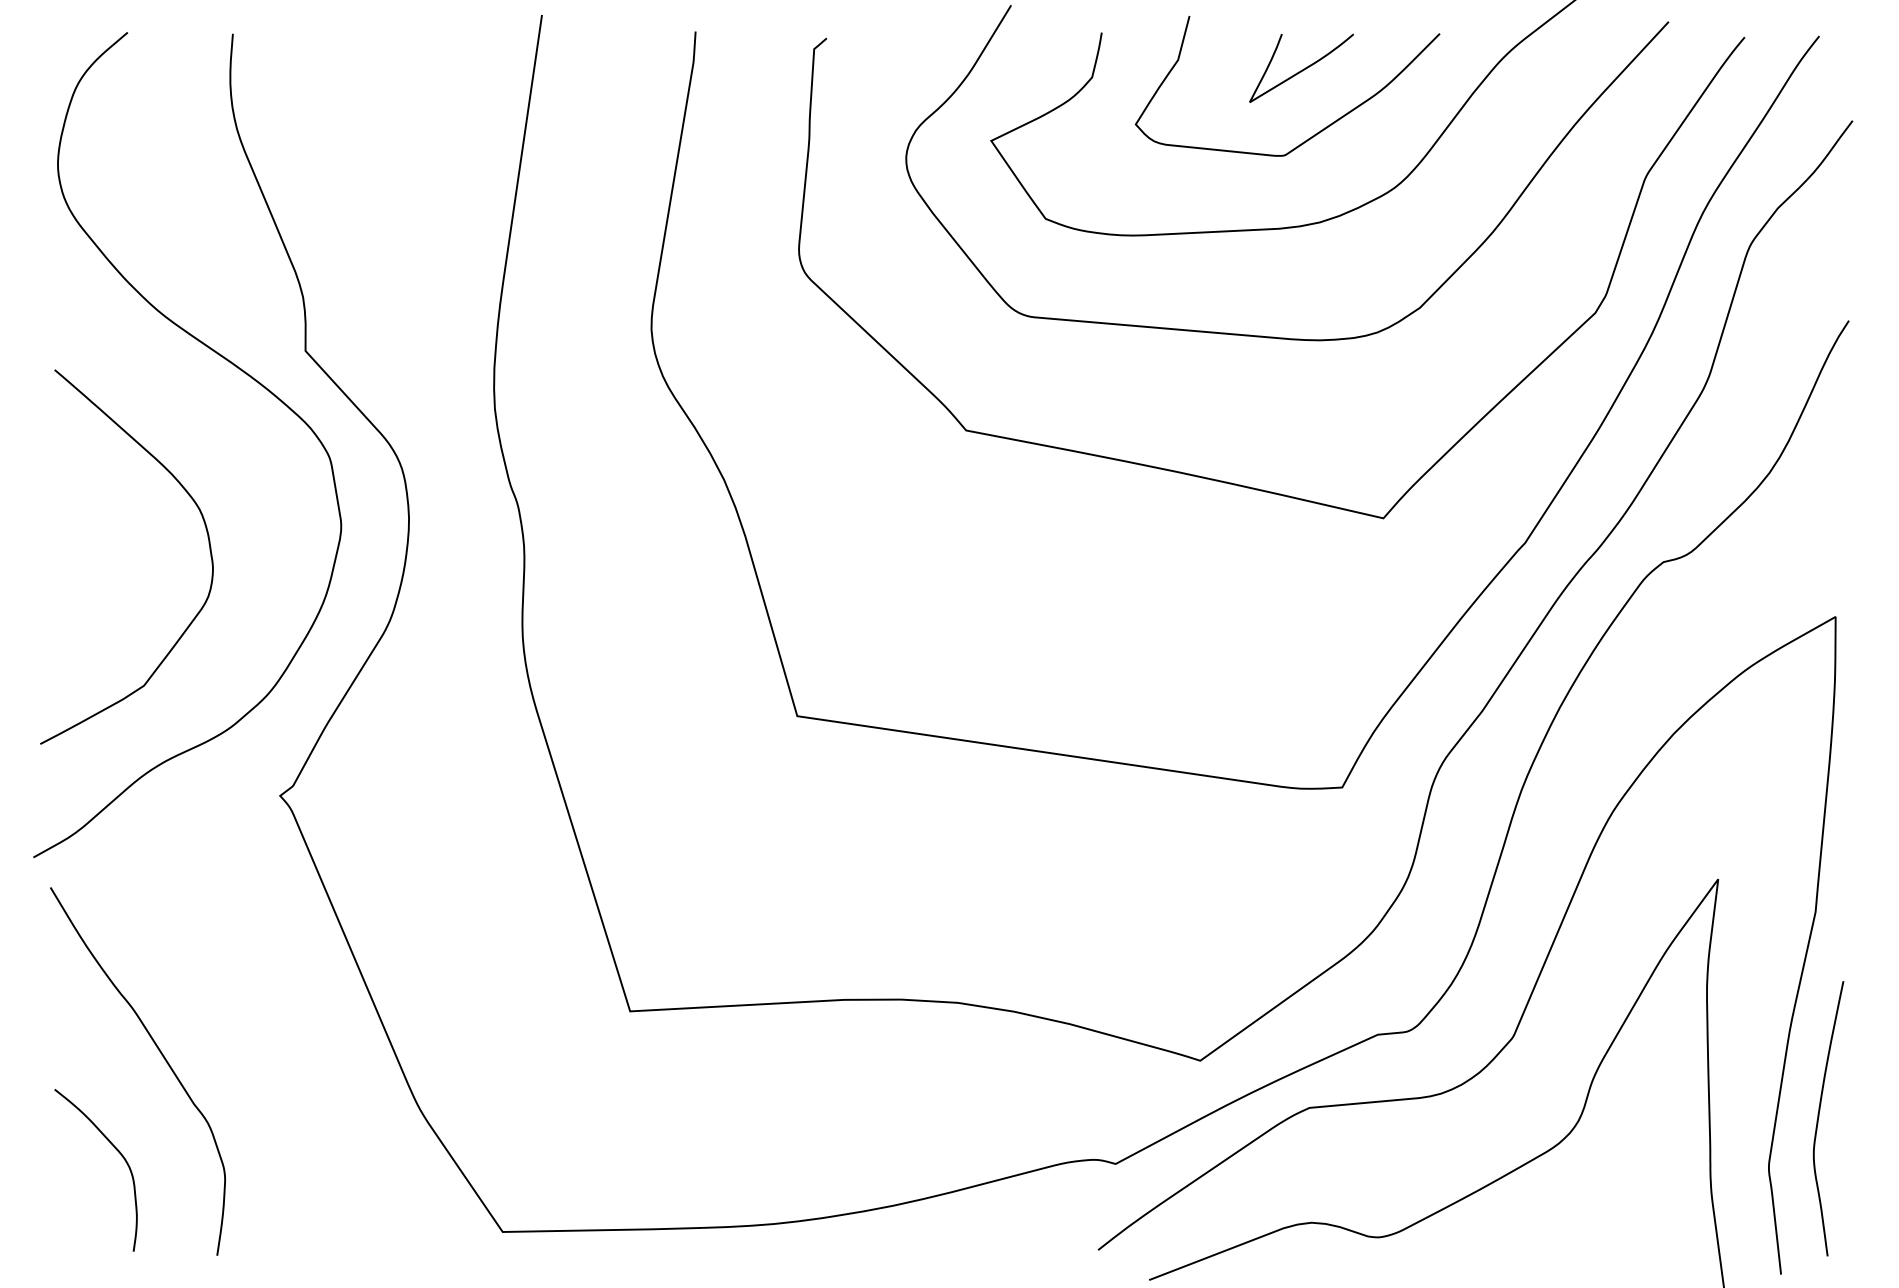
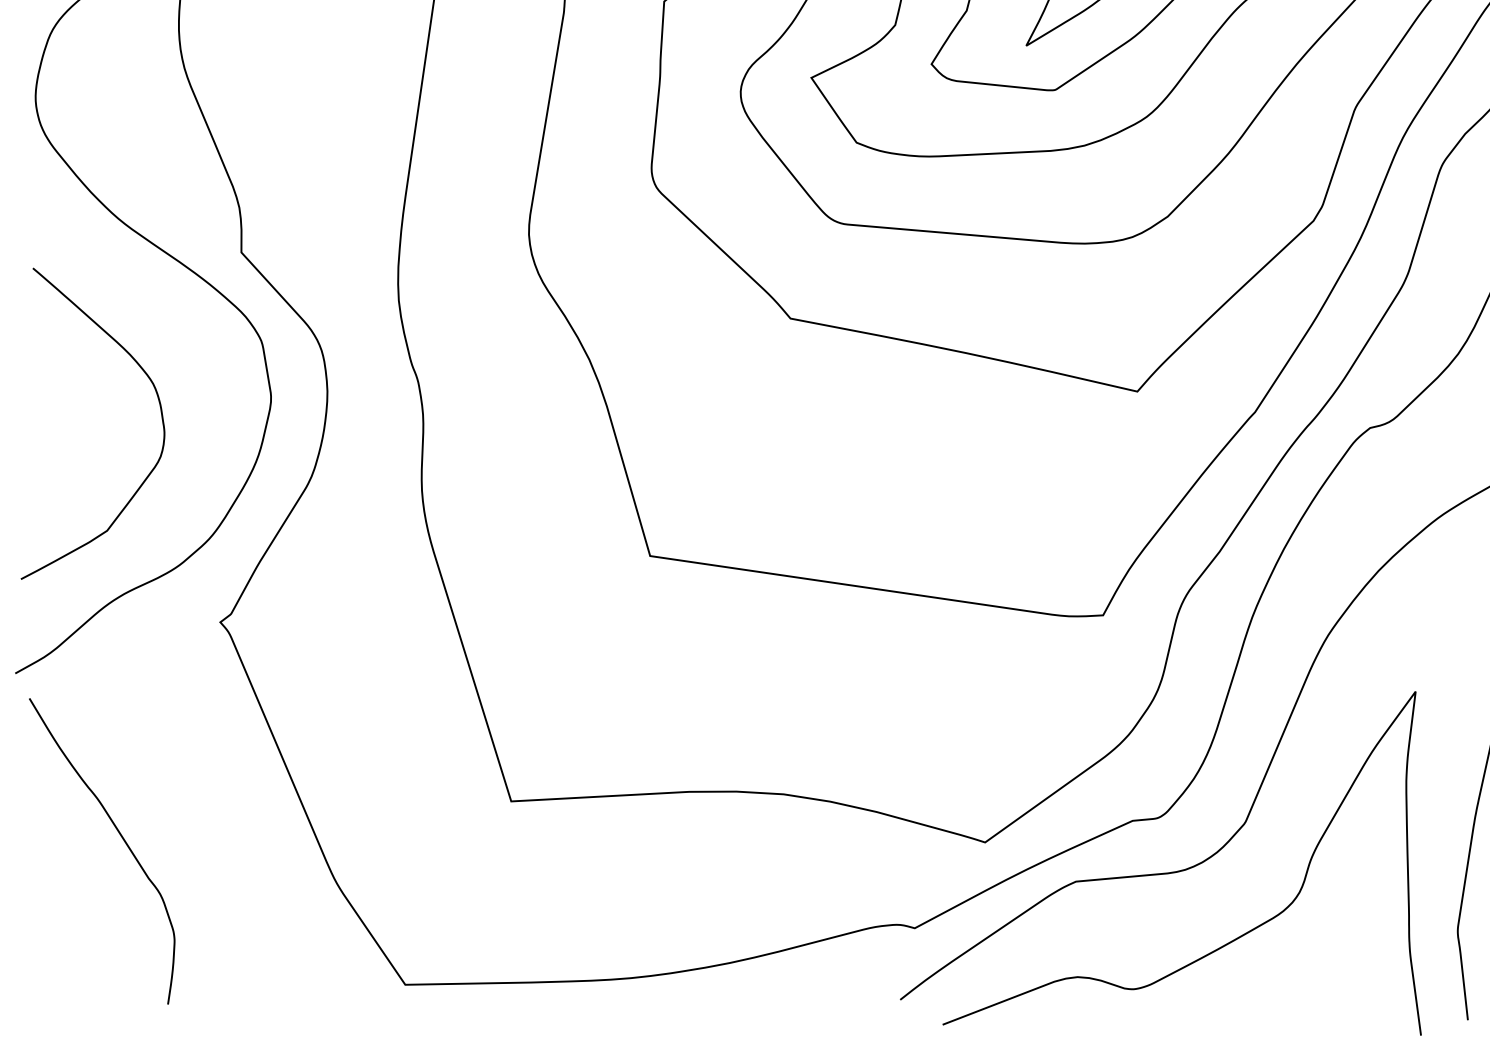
curve: (115, 1149) -> (83, 916), removed

